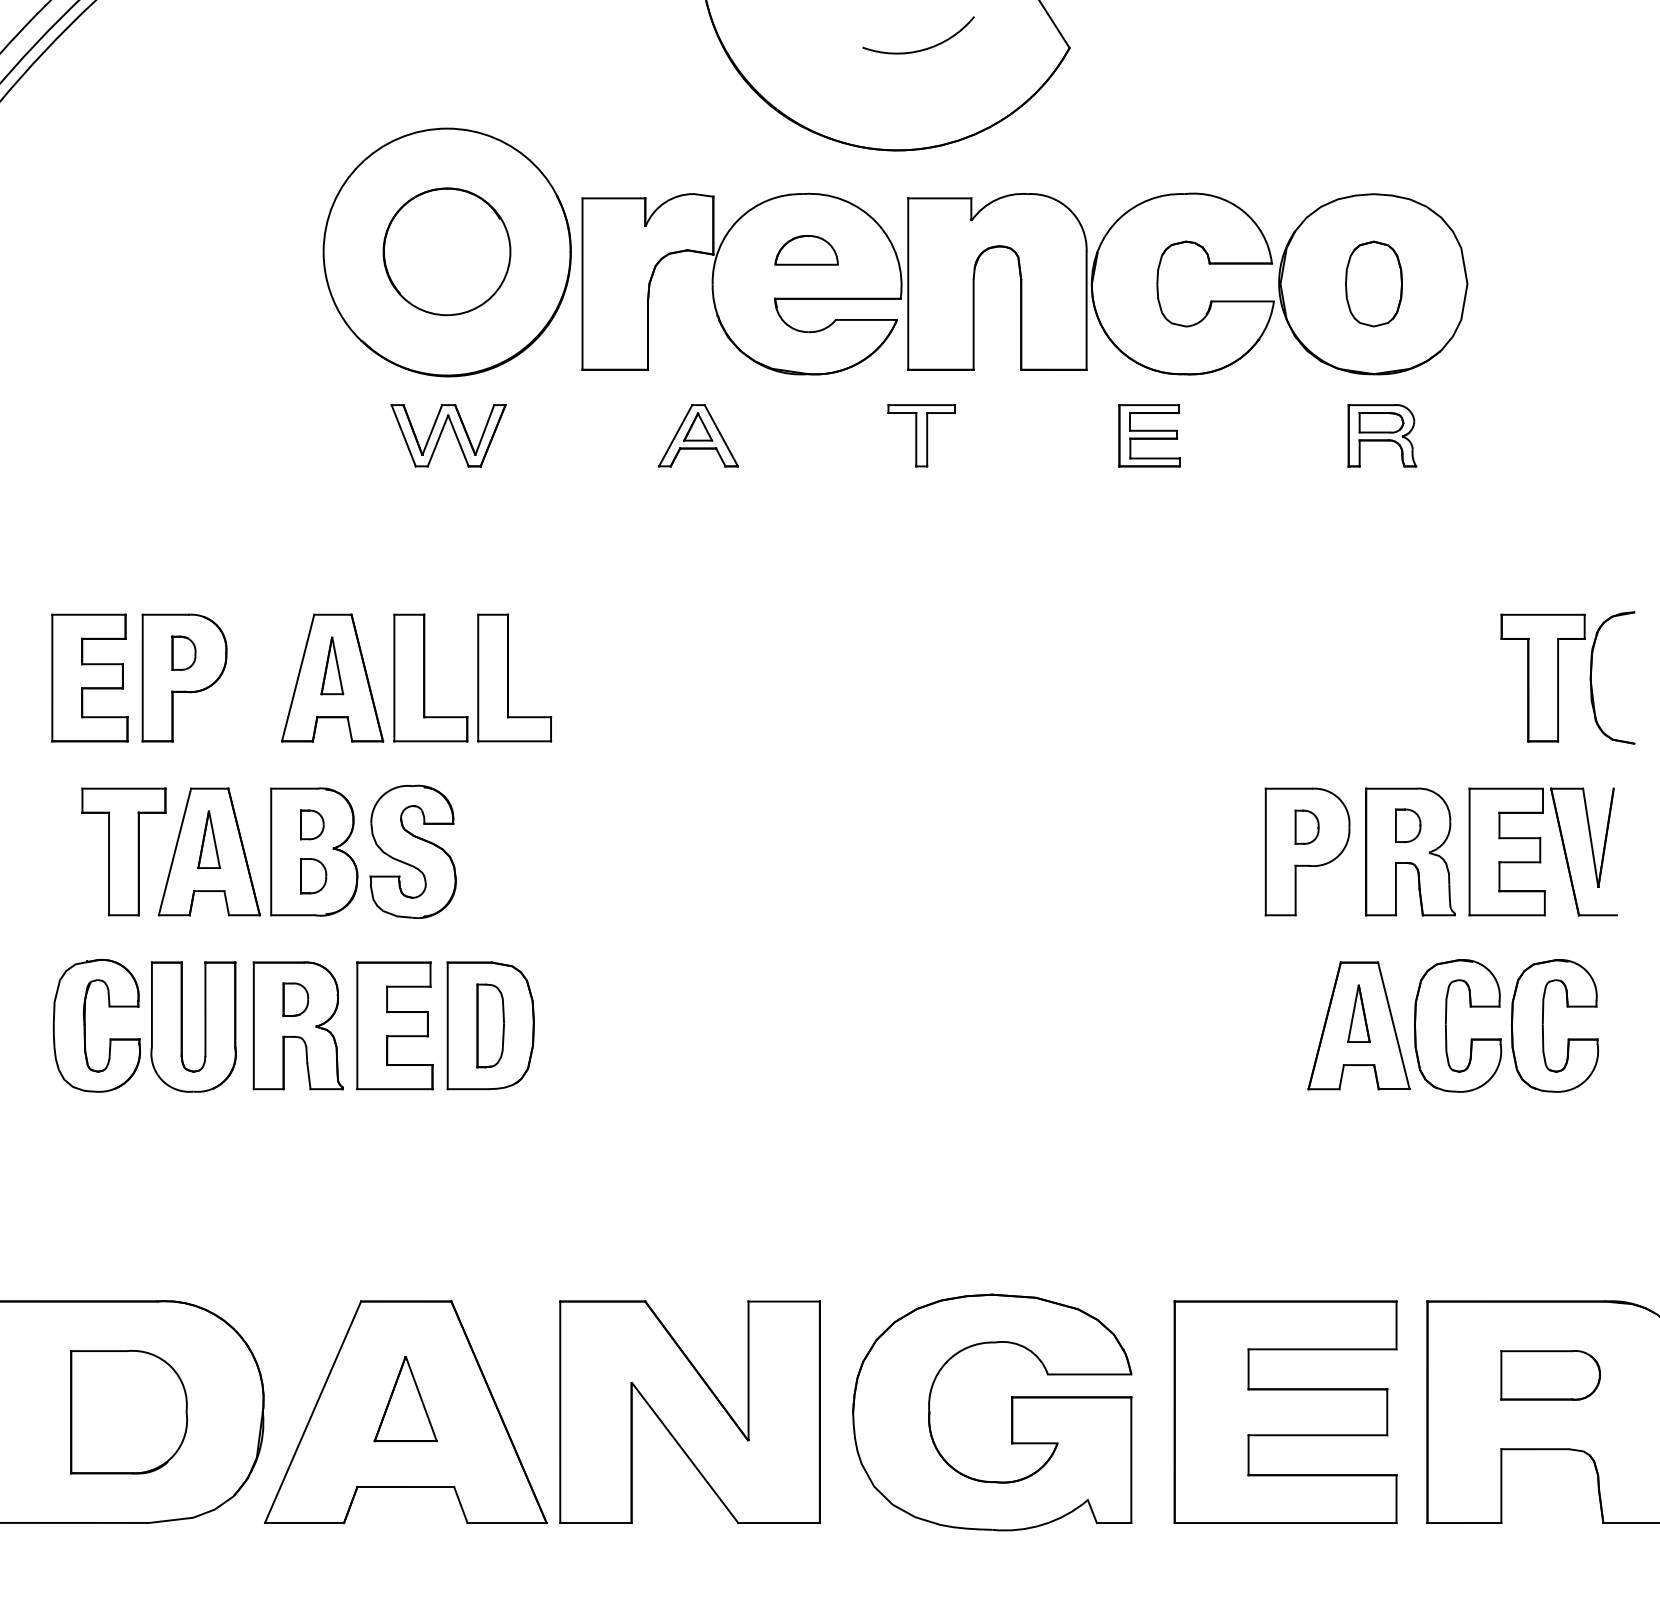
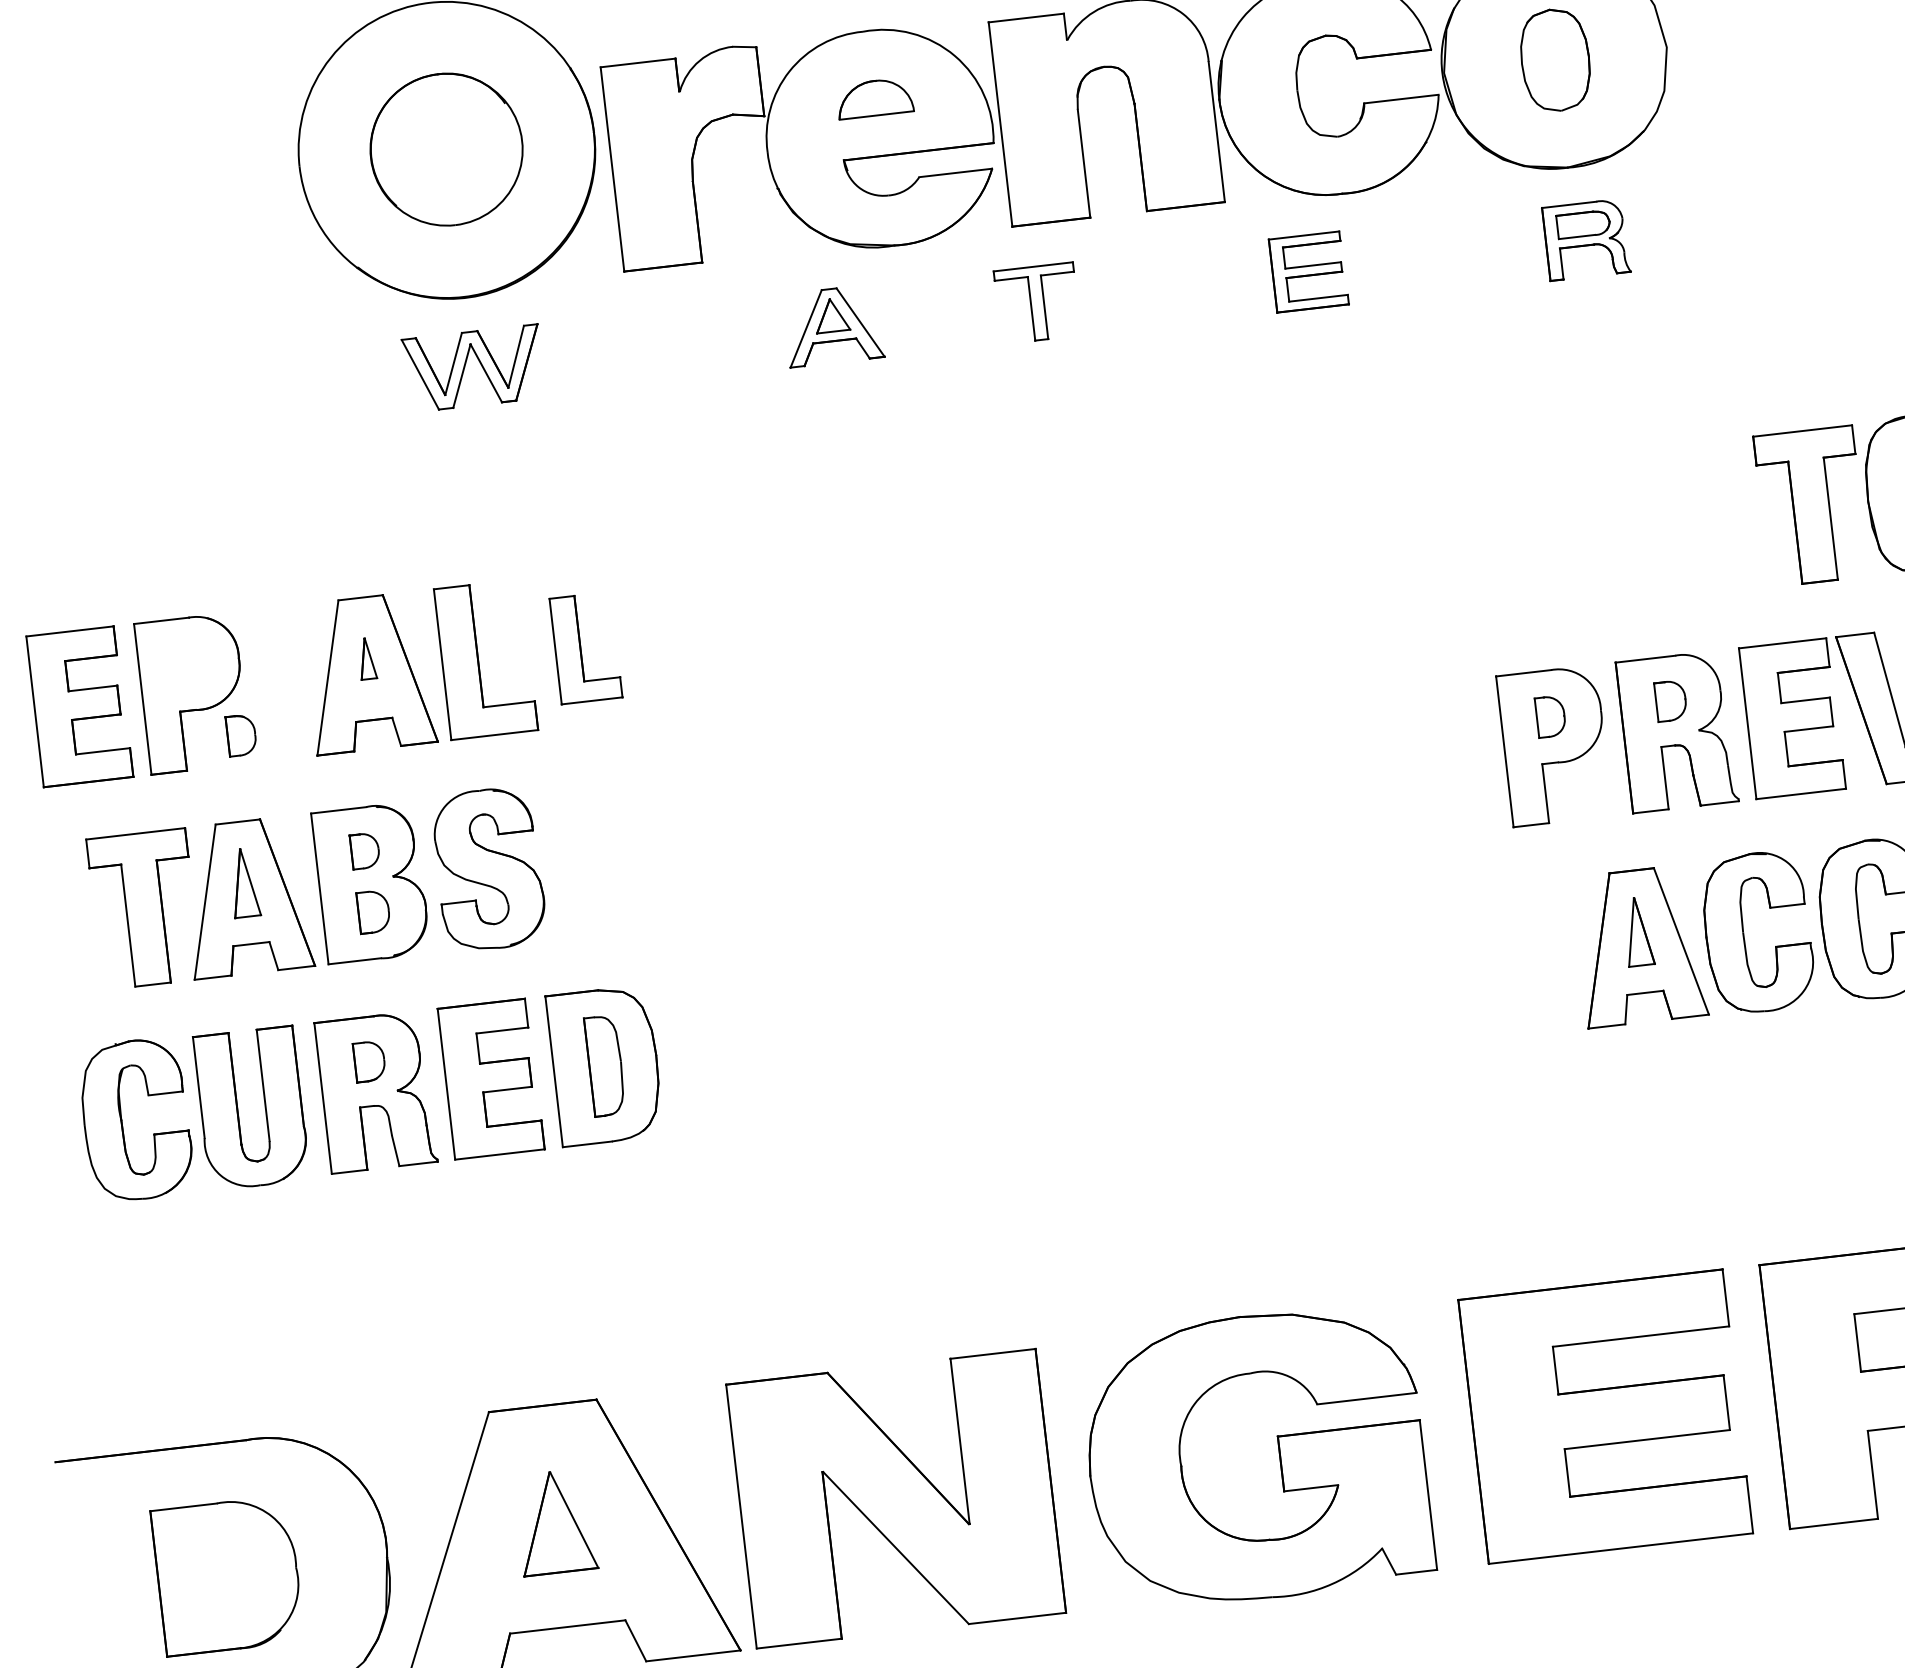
part: (698, 435) -> (833, 325), moved
part: (183, 652) -> (240, 734), moved
part: (332, 665) -> (367, 658), size x0.6
part: (514, 677) -> (585, 647), size x0.7

